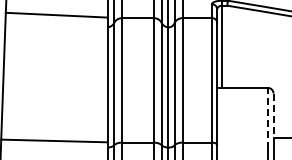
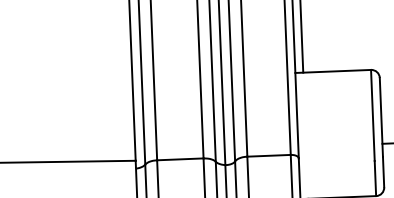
line: (267, 117) -> (372, 114), dashed -> solid
line: (273, 120) -> (381, 118), dashed -> solid

